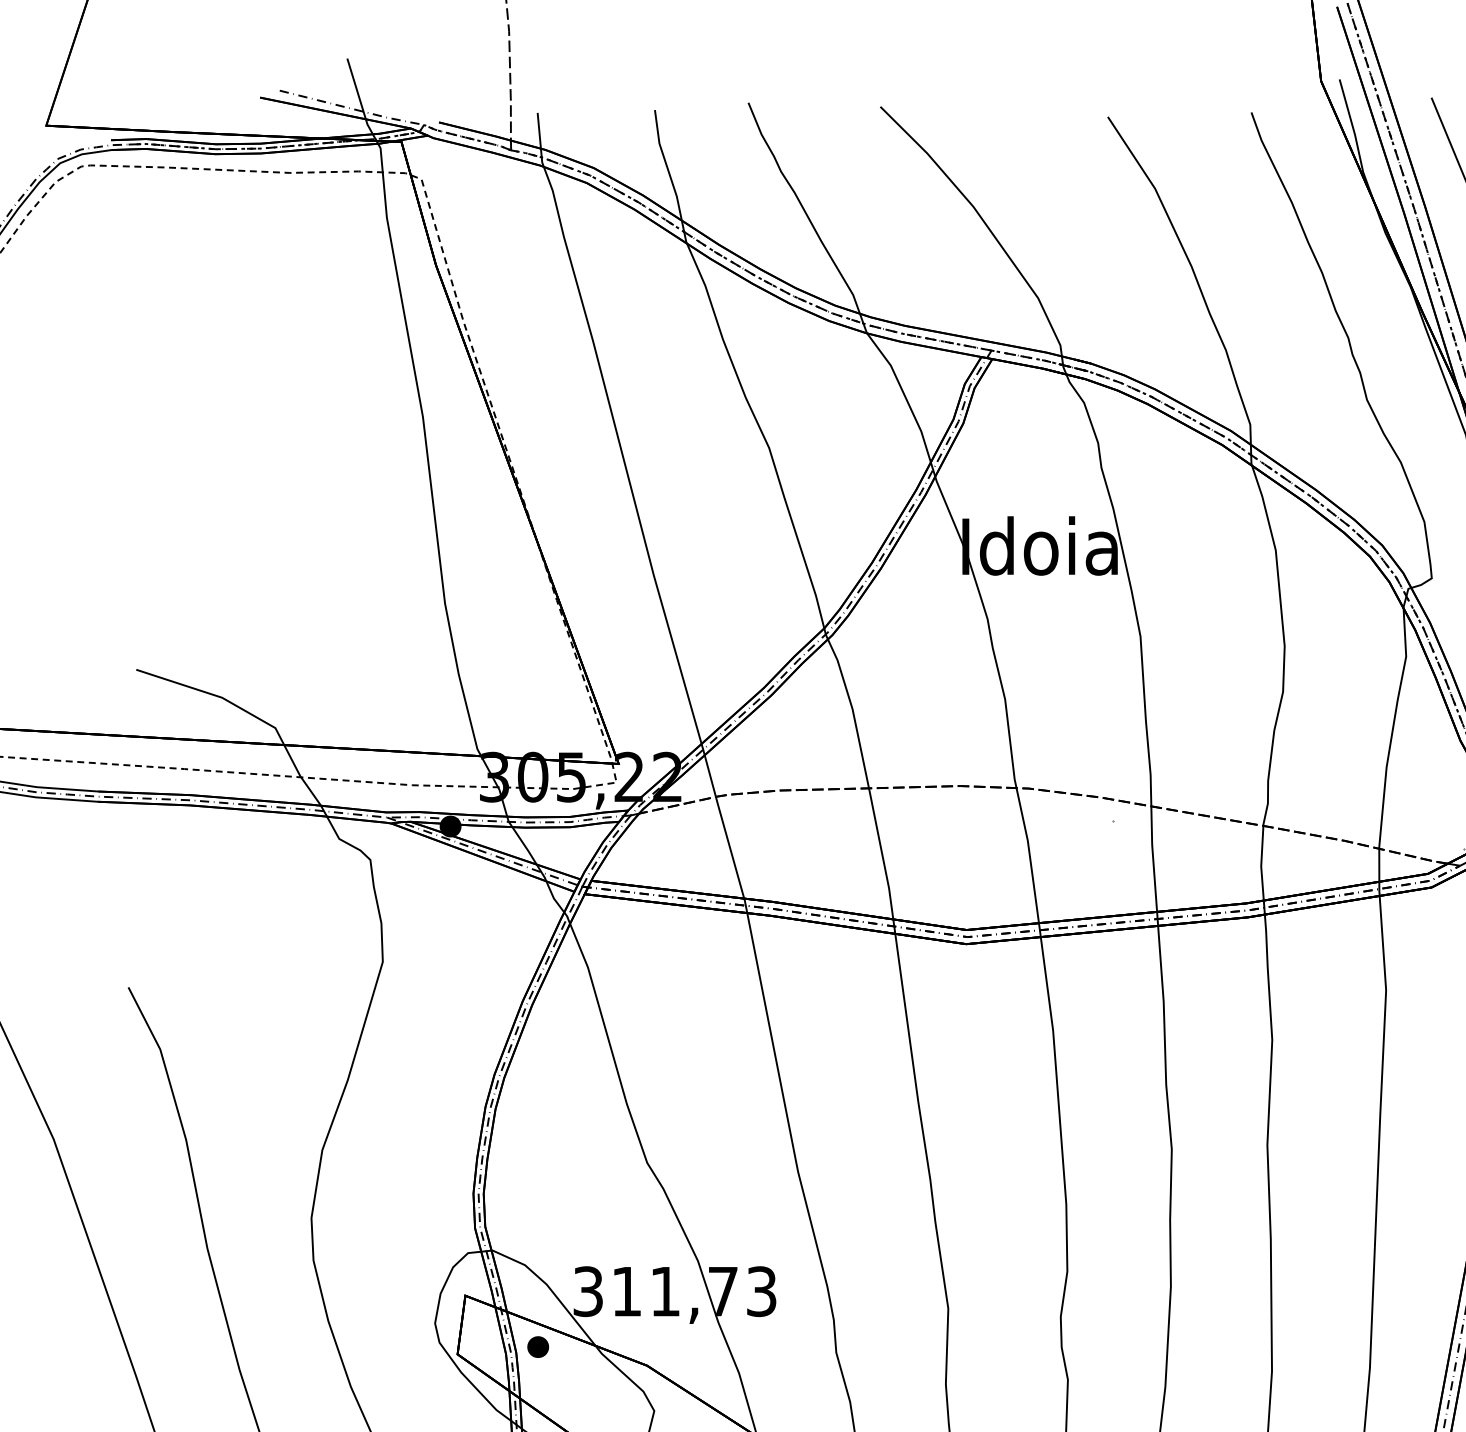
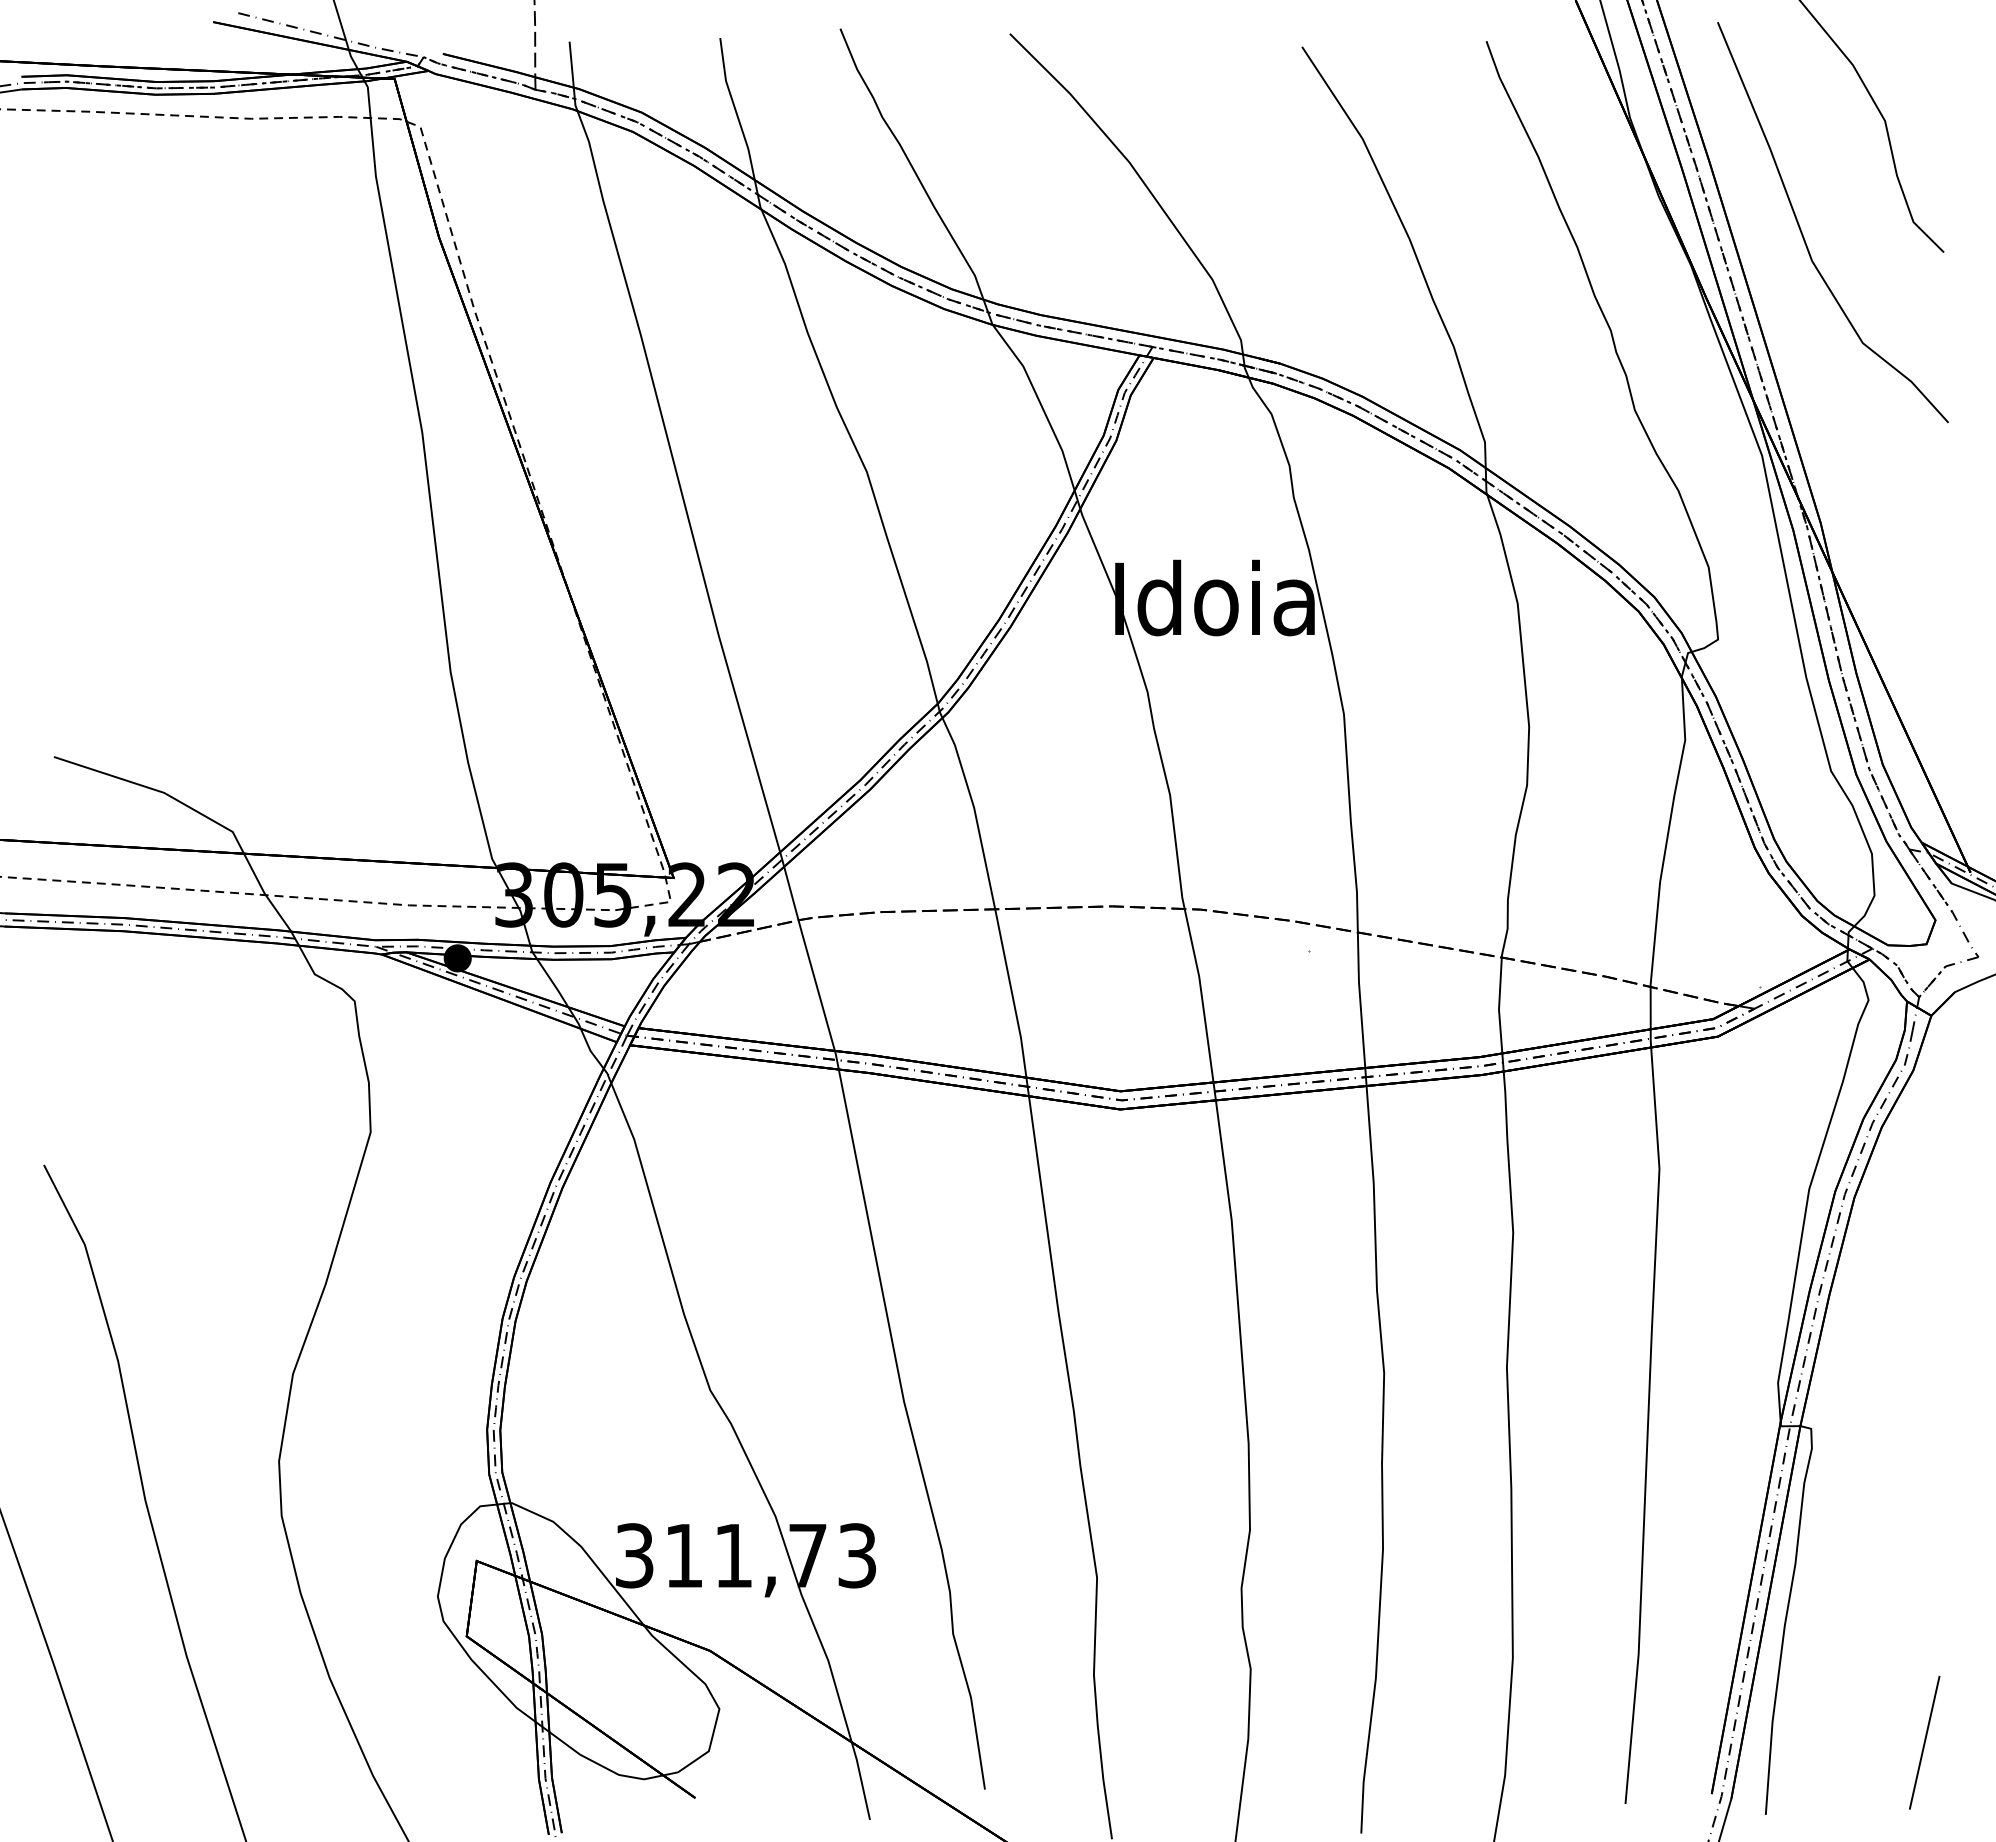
part: (538, 1346) -> (570, 1626), removed

